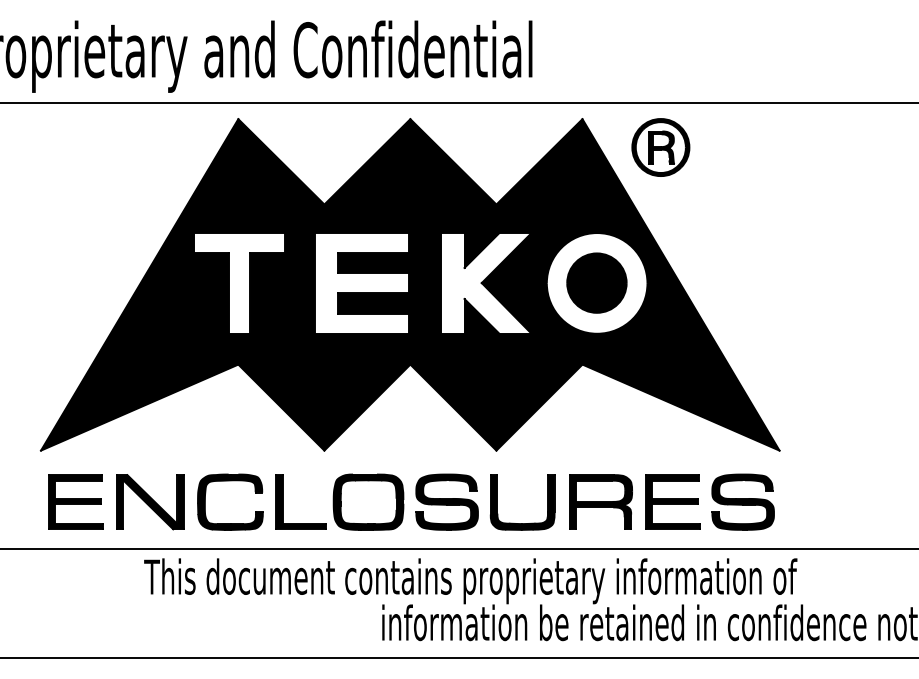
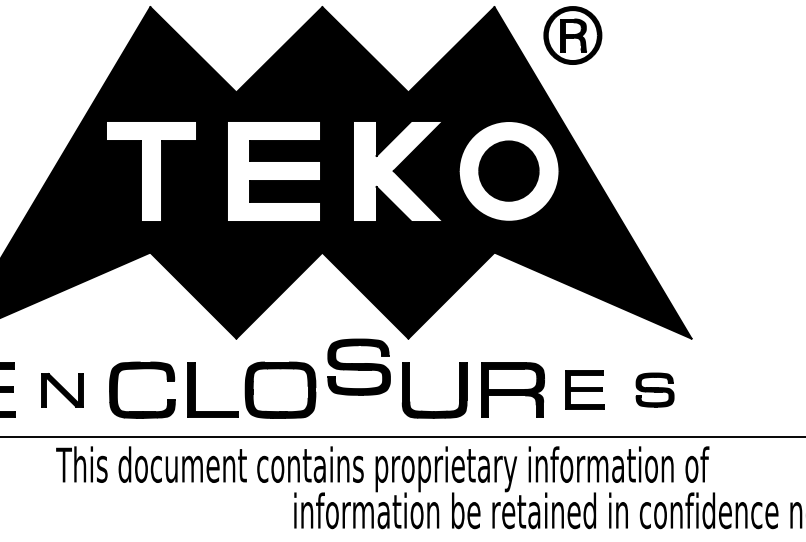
part: (446, 501) -> (358, 366), moved
part: (672, 501) -> (584, 389), size x0.7
part: (742, 501) -> (654, 389), size x0.6
part: (150, 502) -> (62, 390), size x0.6

